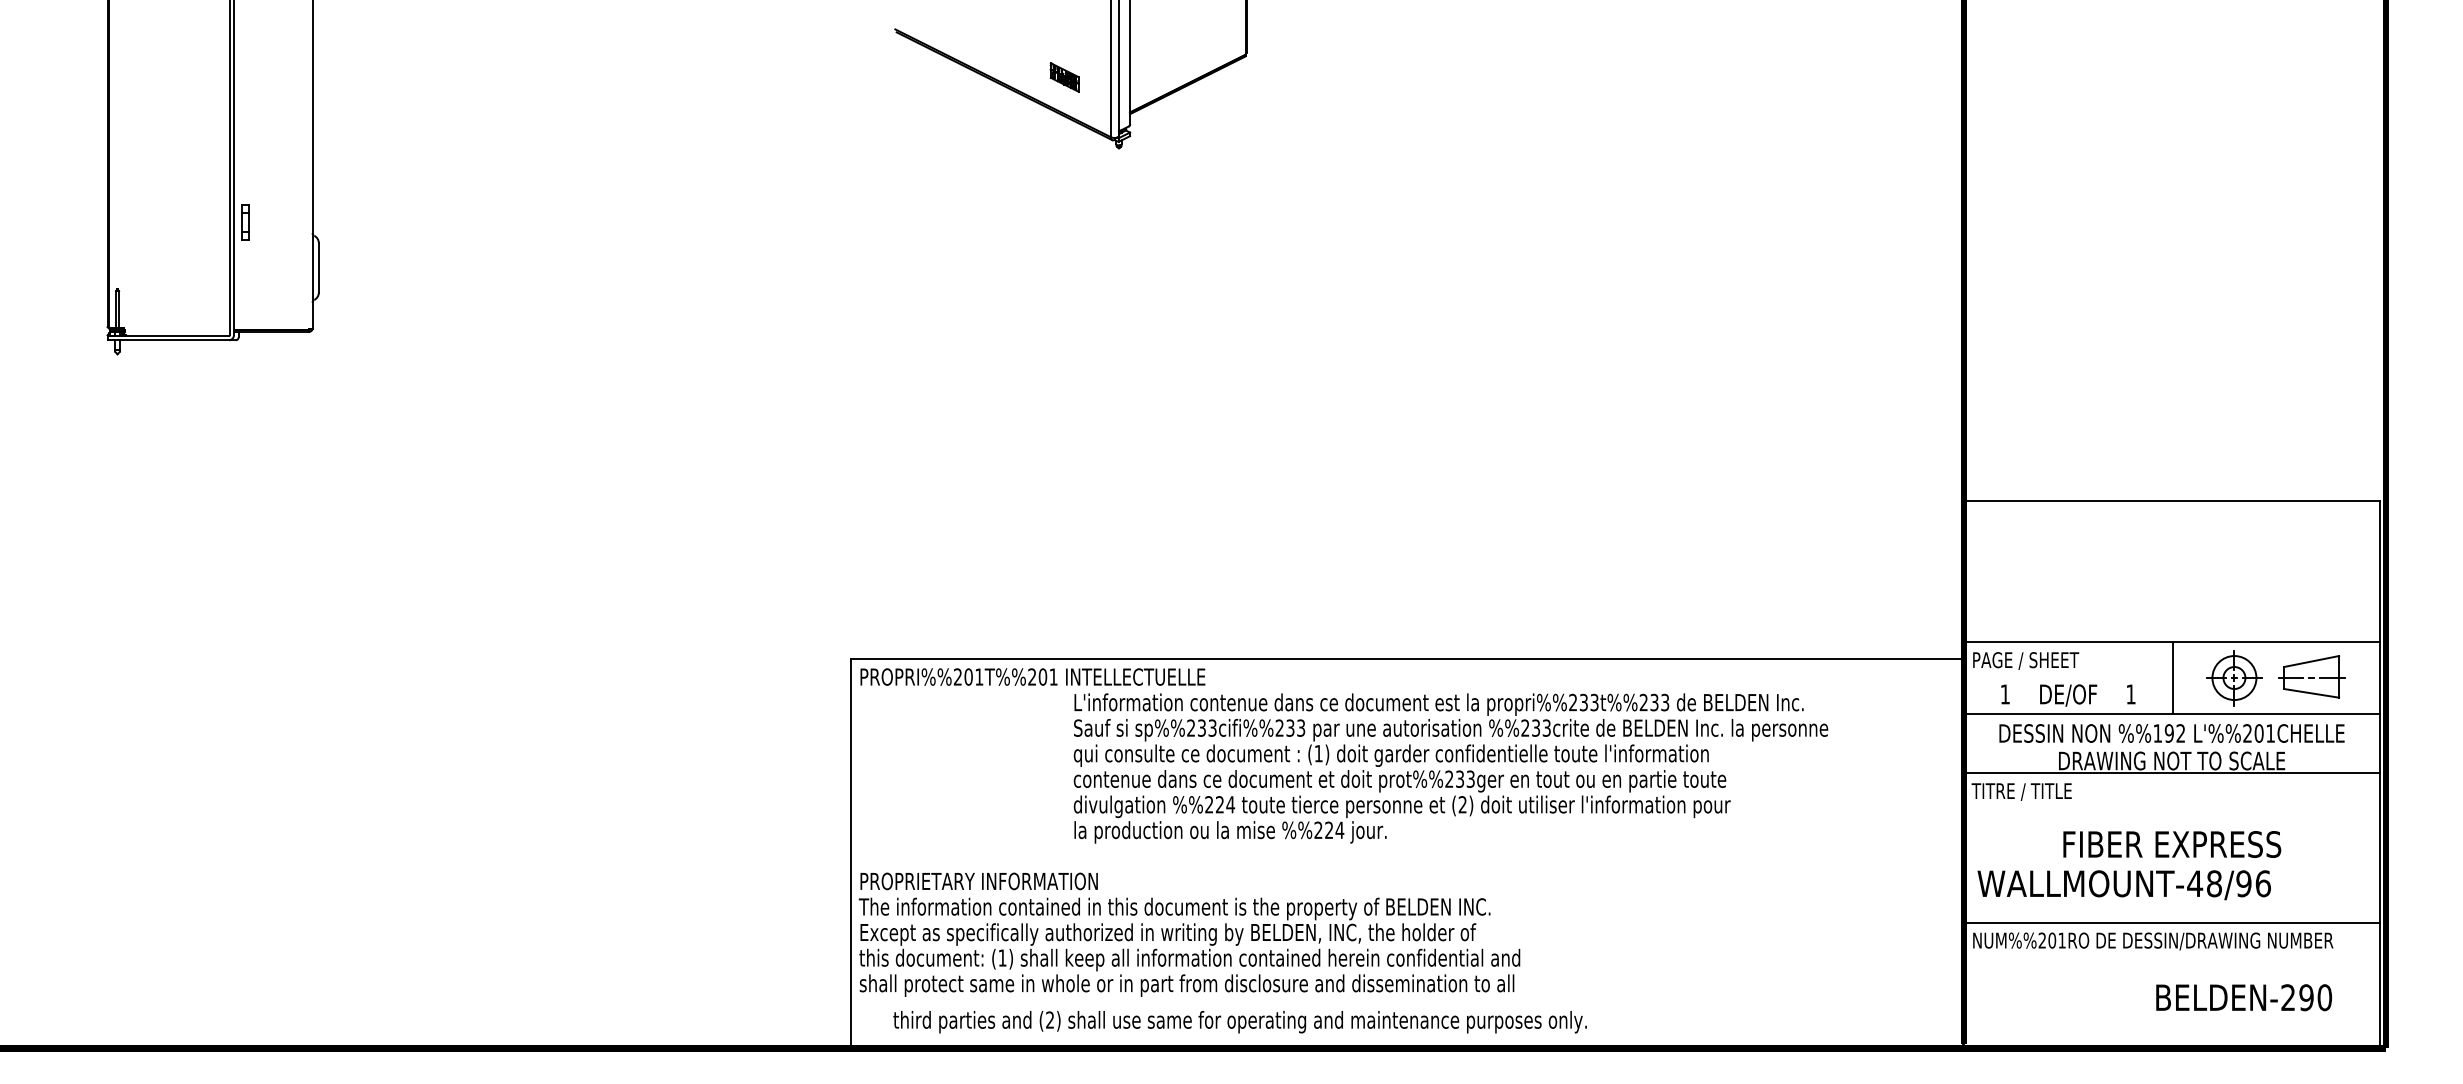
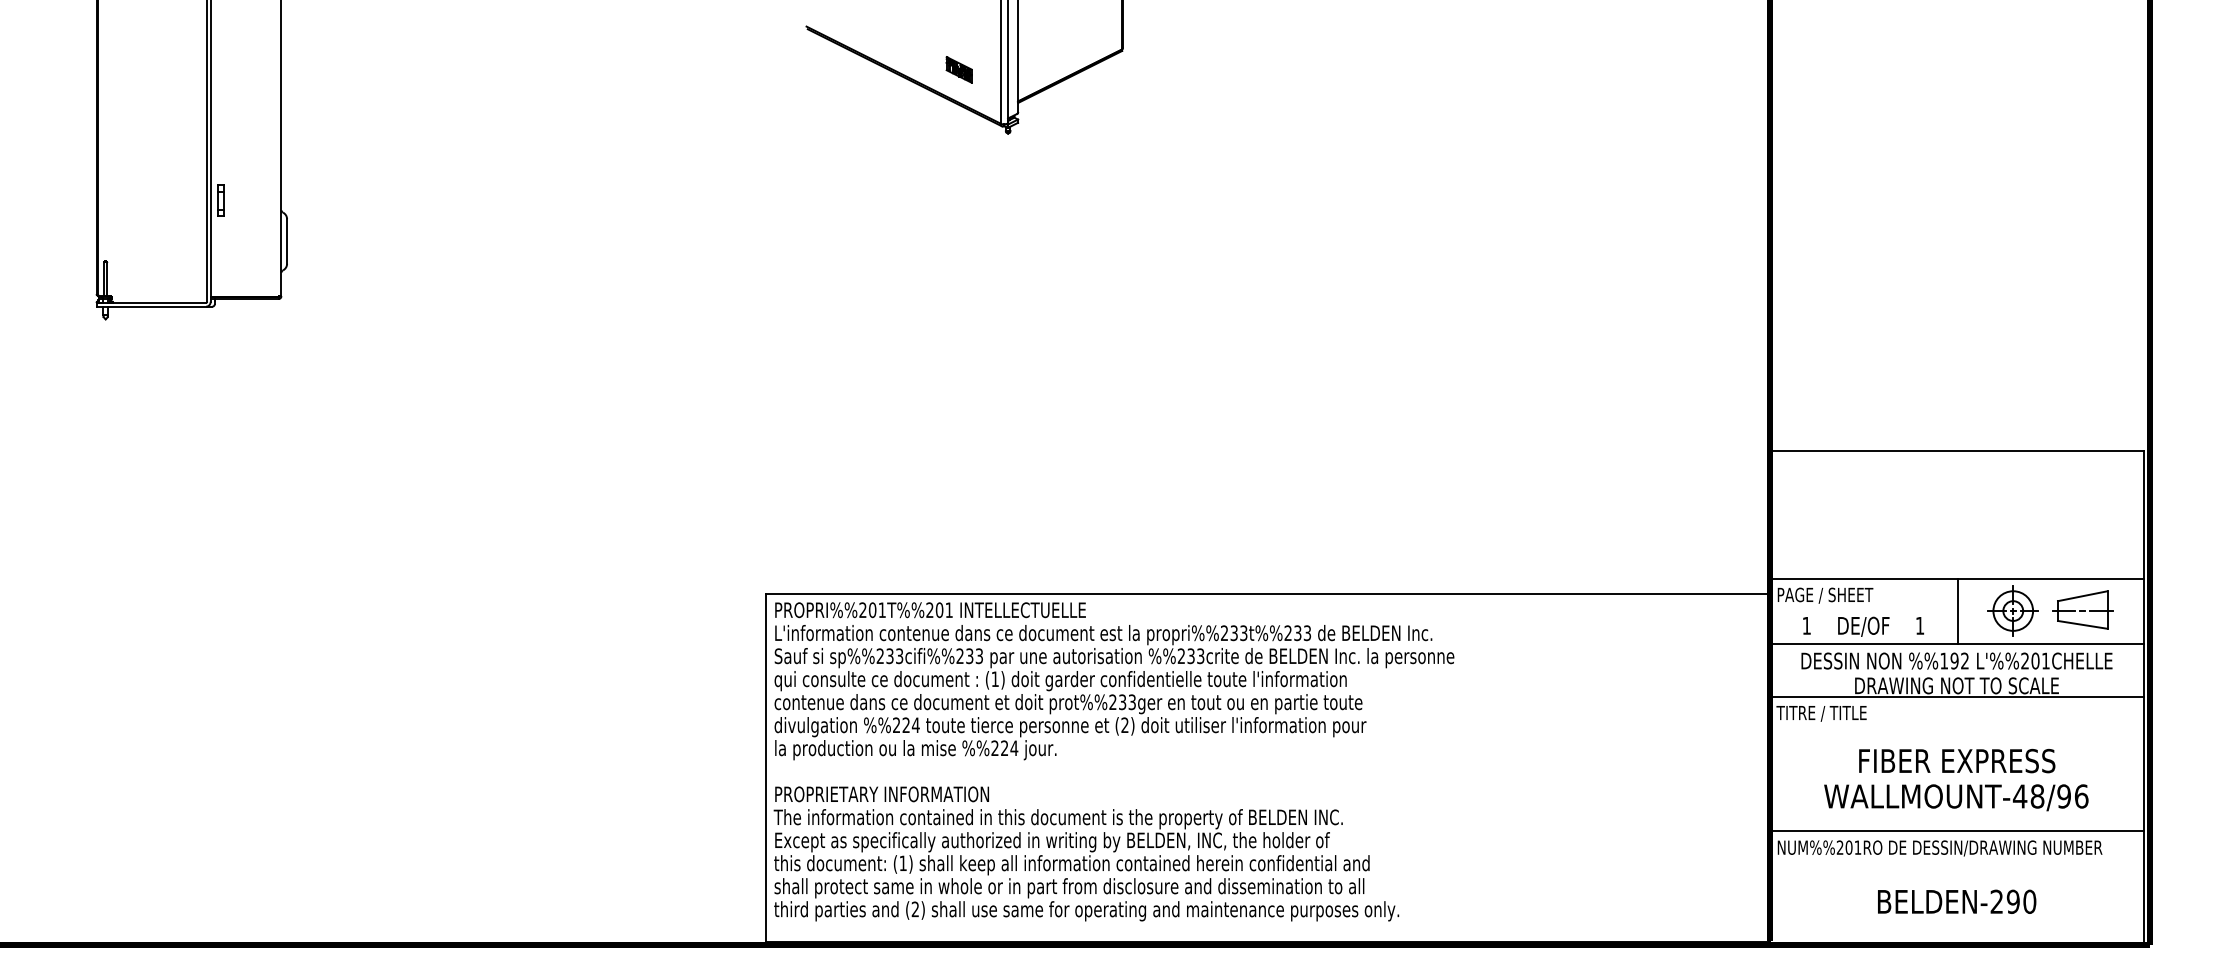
text: (1450, 768) -> (1114, 692), moved
text: (2123, 885) -> (1955, 798), moved
text: (2244, 997) -> (1957, 901), moved
text: (1239, 1022) -> (1086, 911), moved

